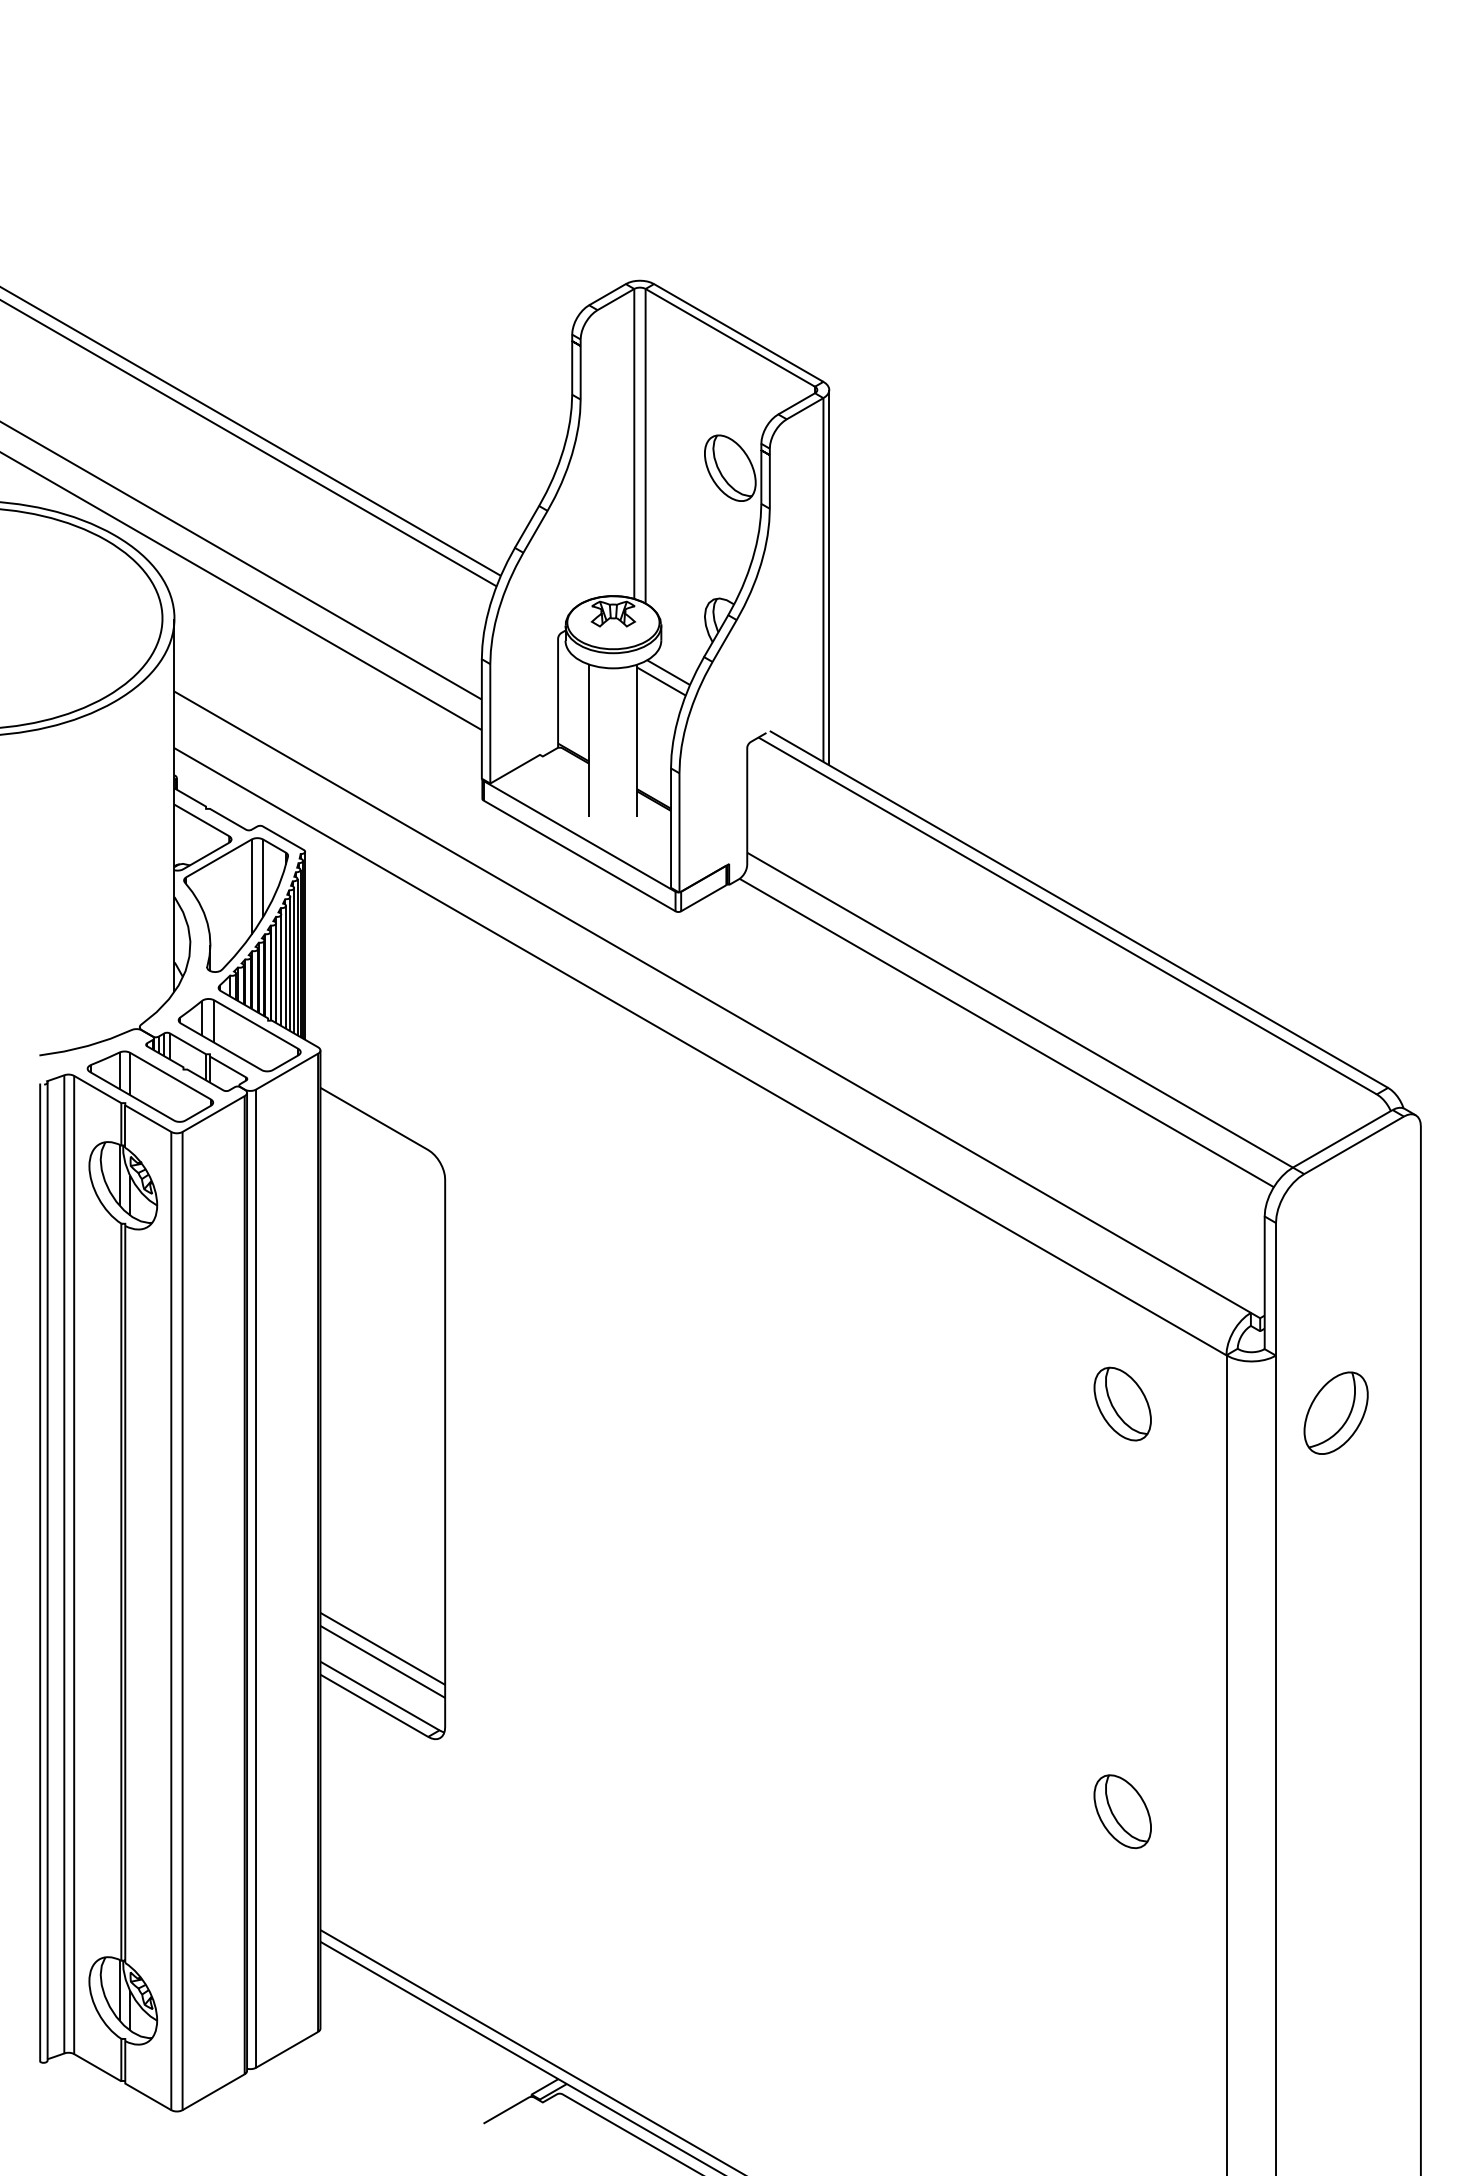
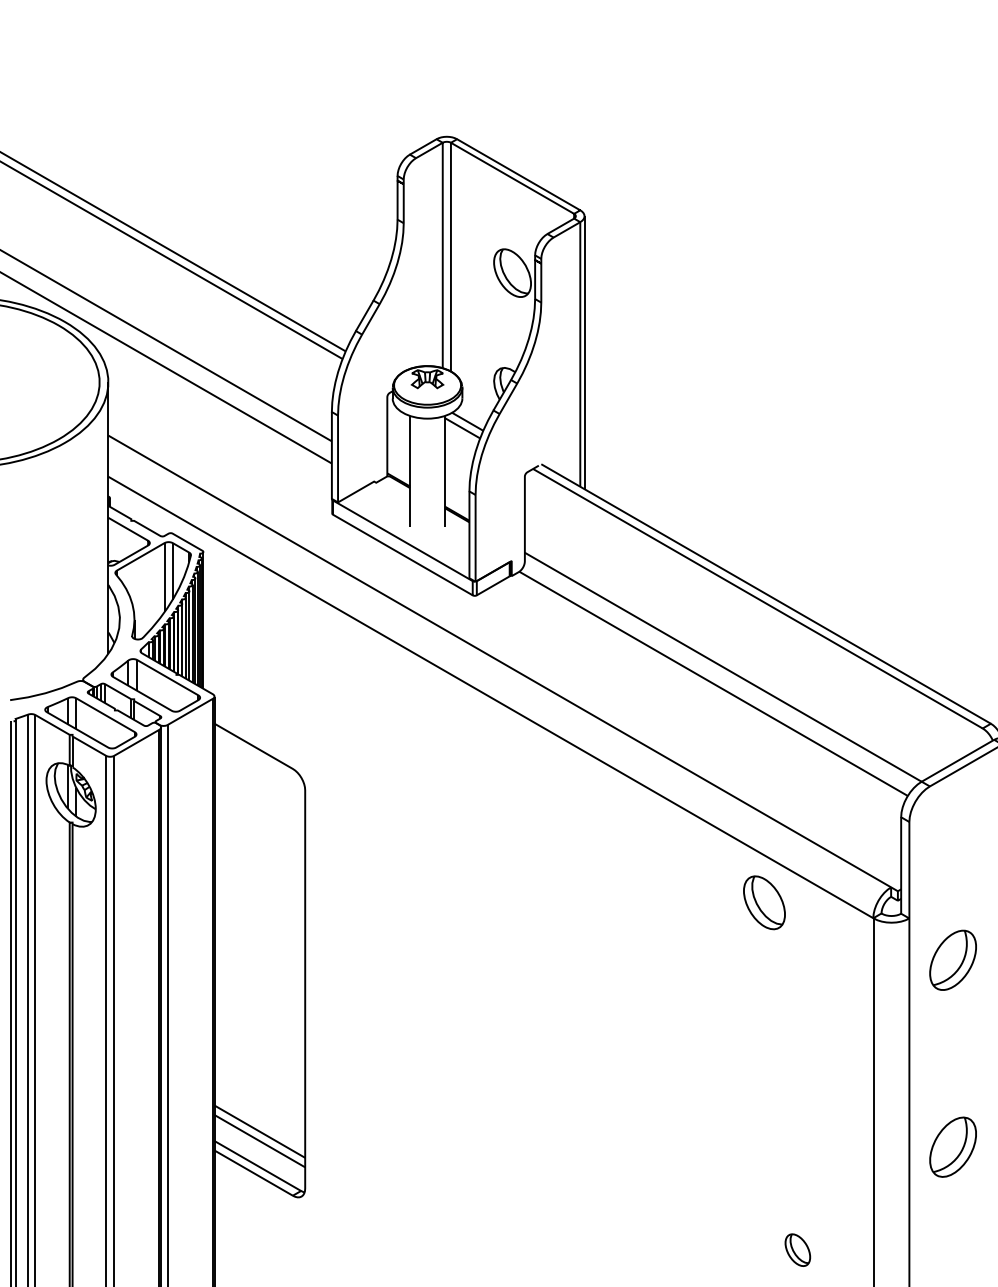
part: (1122, 1403) -> (764, 902), moved
part: (1335, 1669) -> (952, 1146), added
part: (1122, 1811) -> (797, 1249), size x0.6

